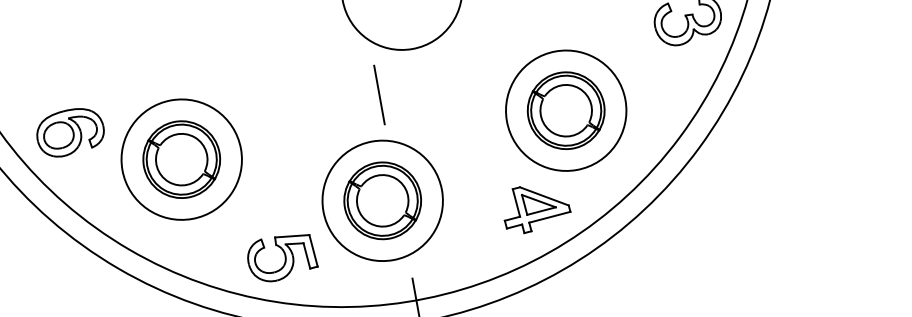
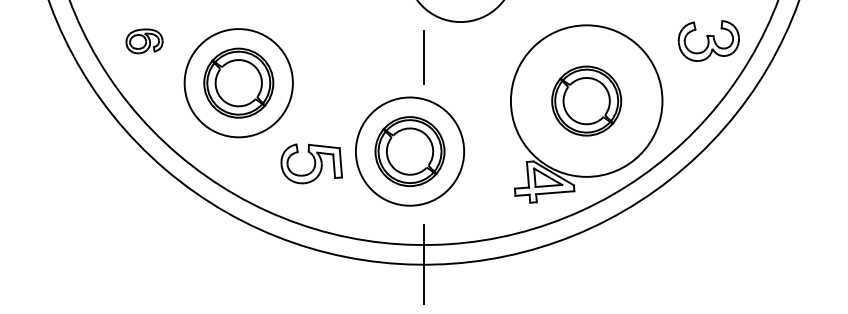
circle: (565, 110) -> (586, 100), size x1.4
part: (70, 132) -> (144, 41), size x0.6
part: (281, 257) -> (311, 163), moved

